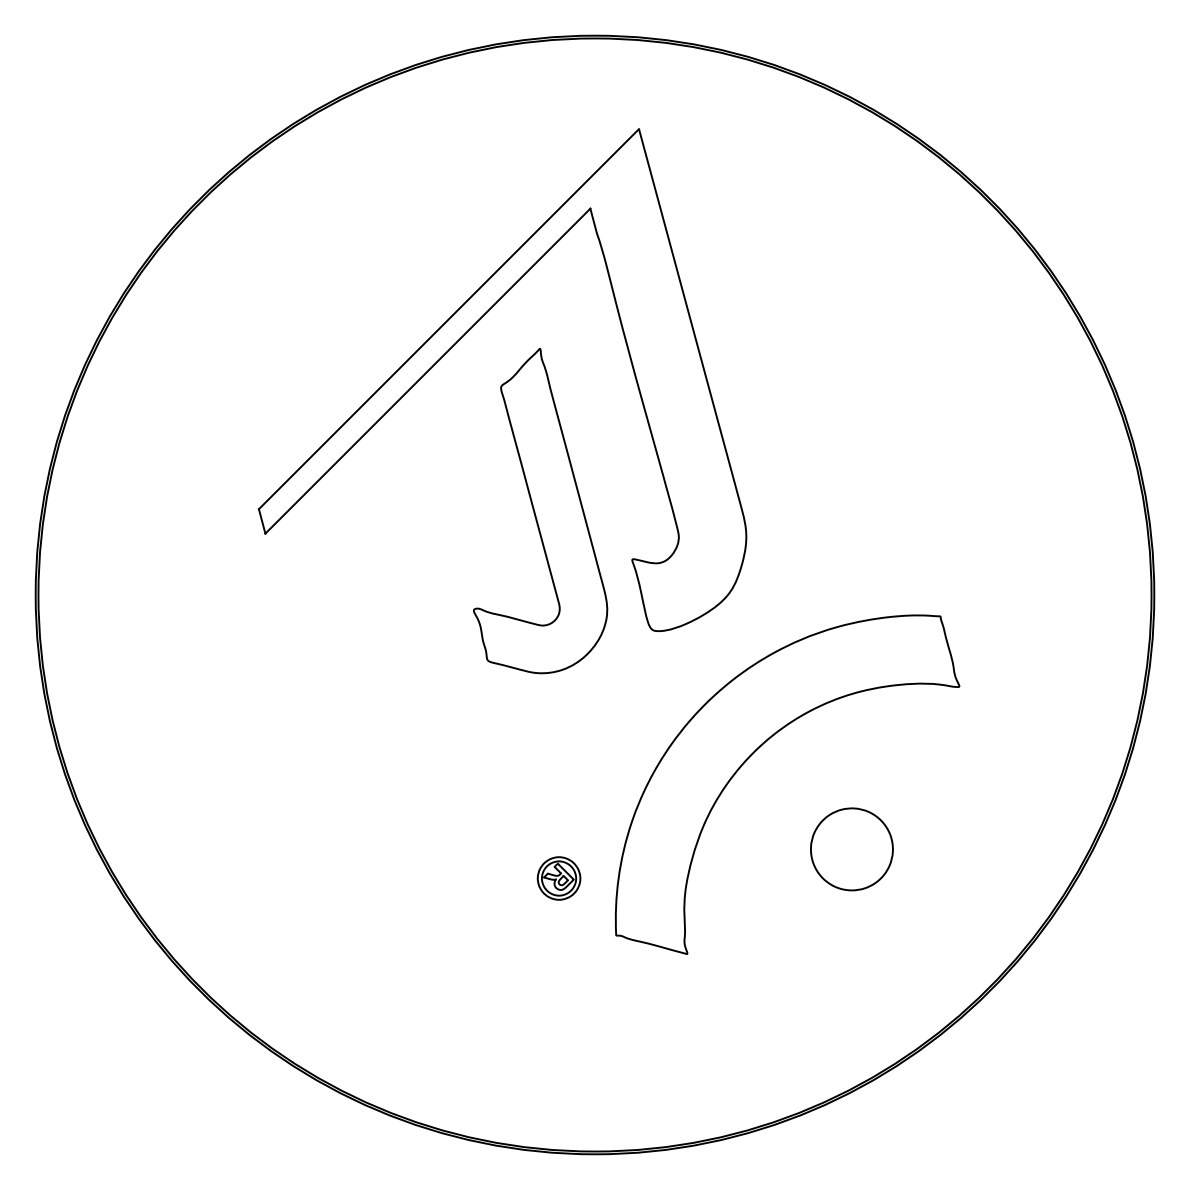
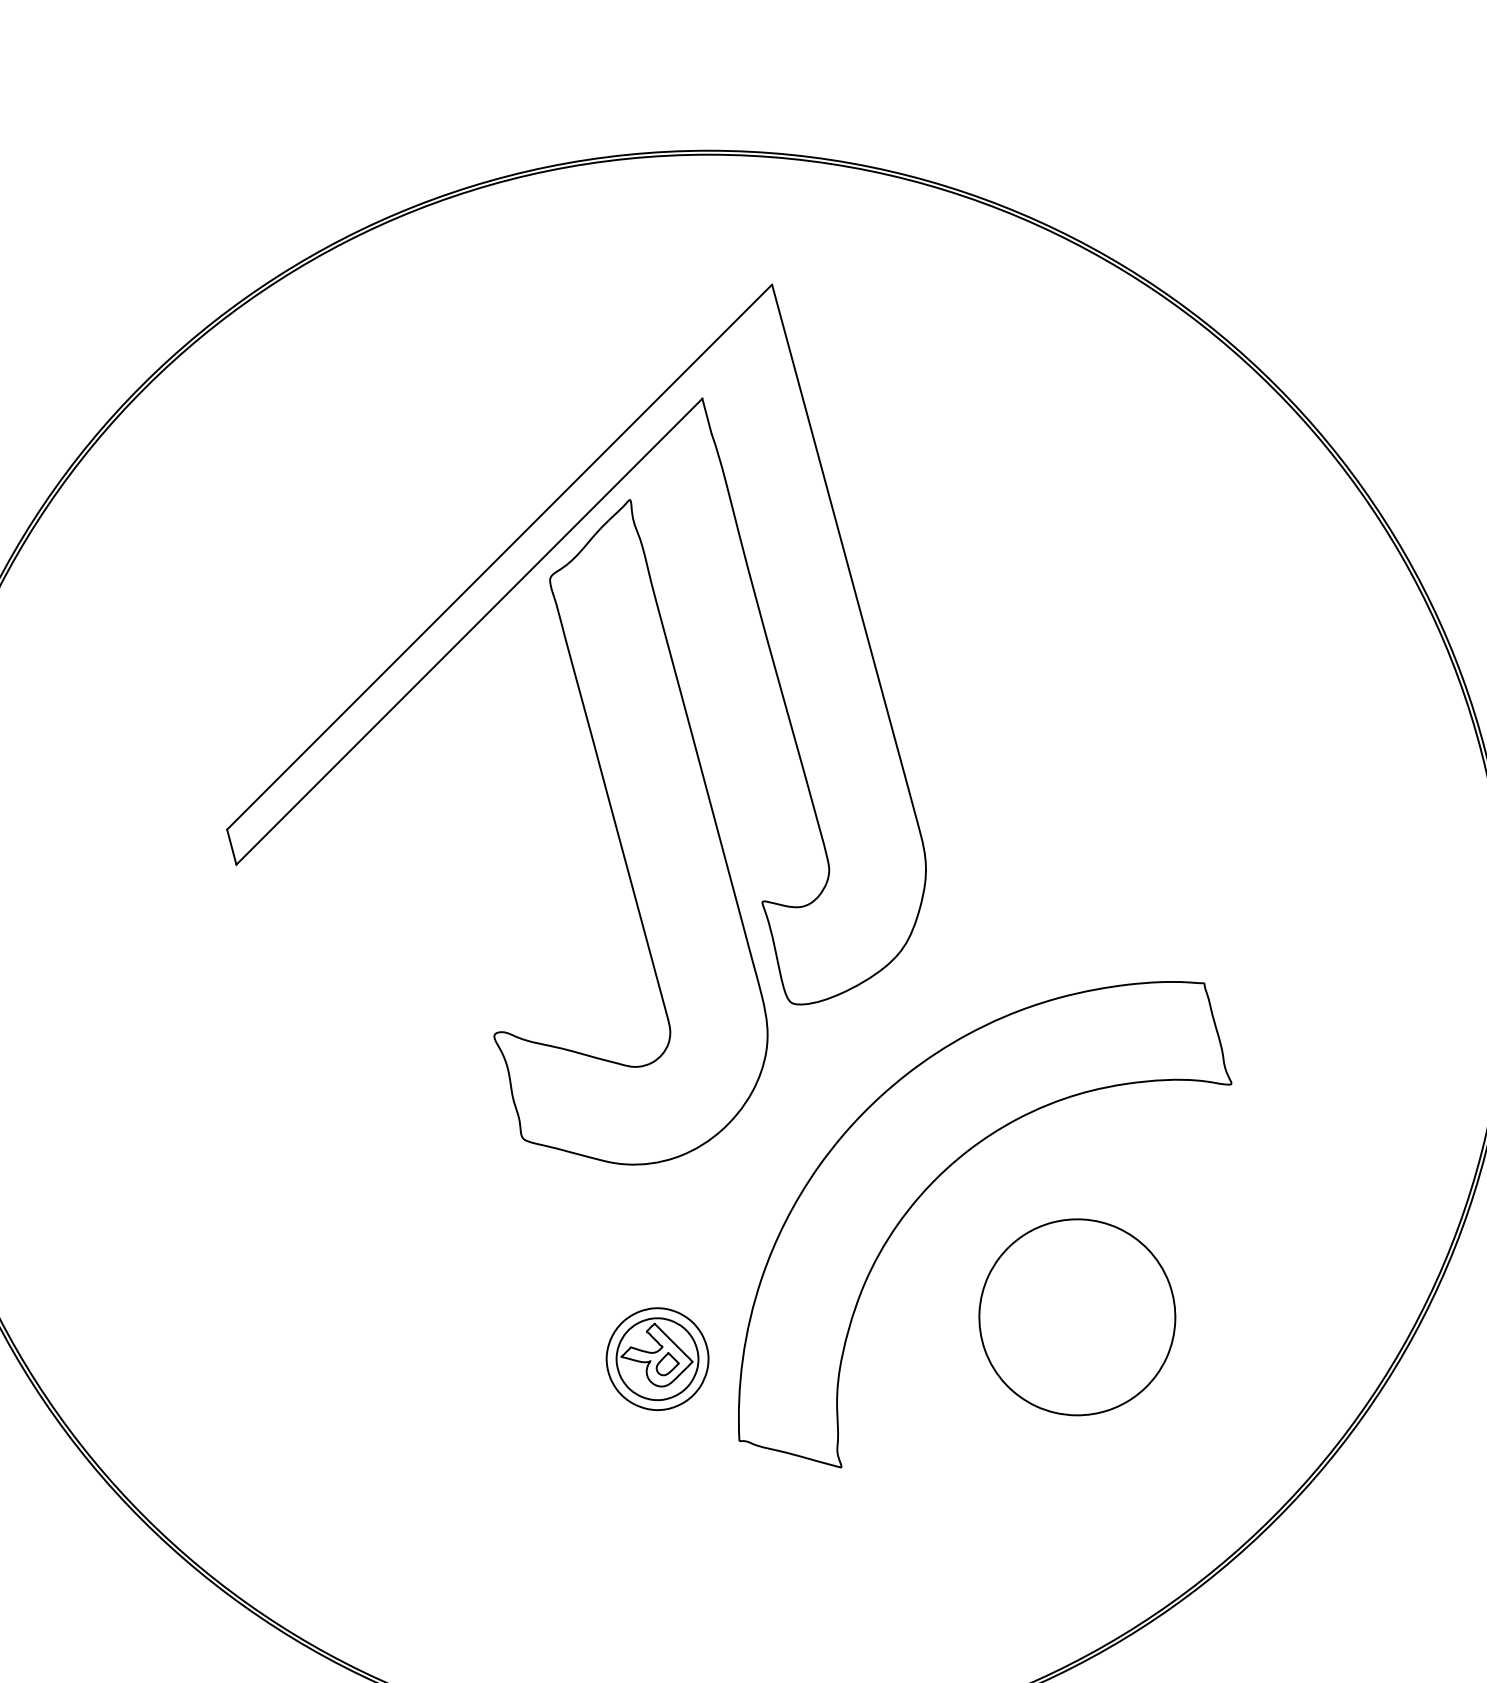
part: (540, 510) -> (630, 831), size x1.43
part: (851, 849) -> (1076, 1317), size x1.67
part: (558, 878) -> (656, 1359), size x1.67

